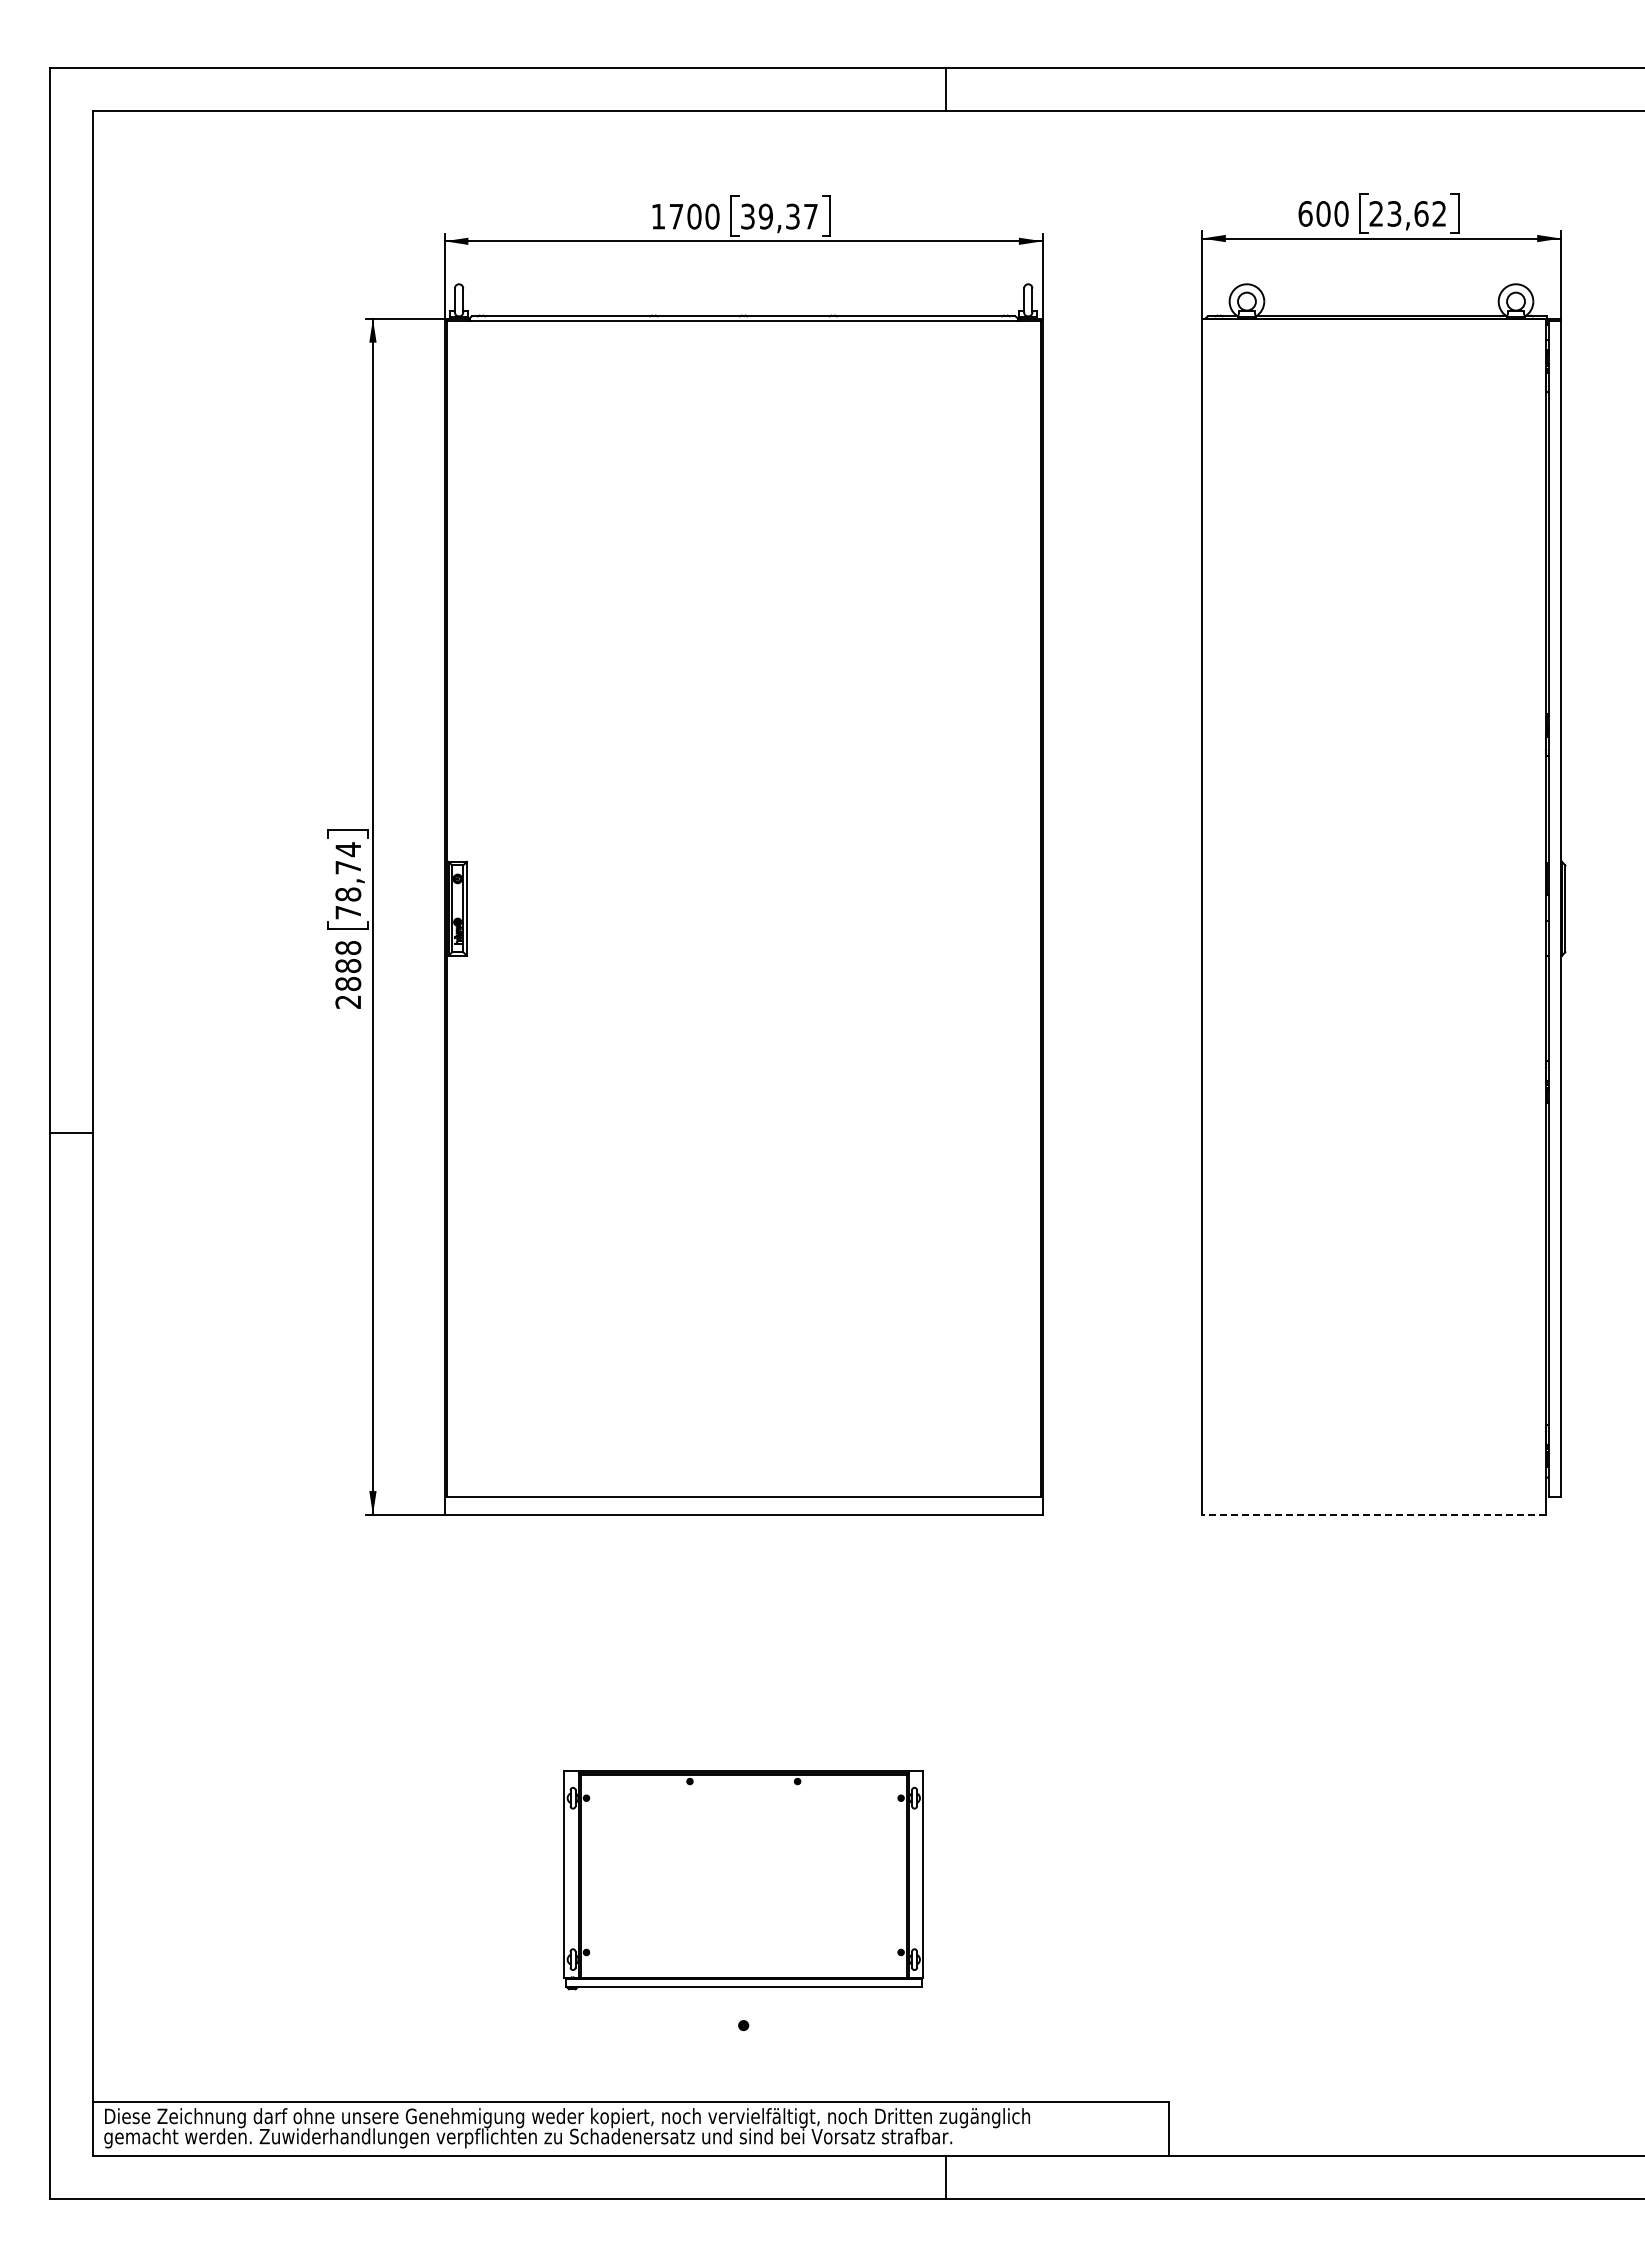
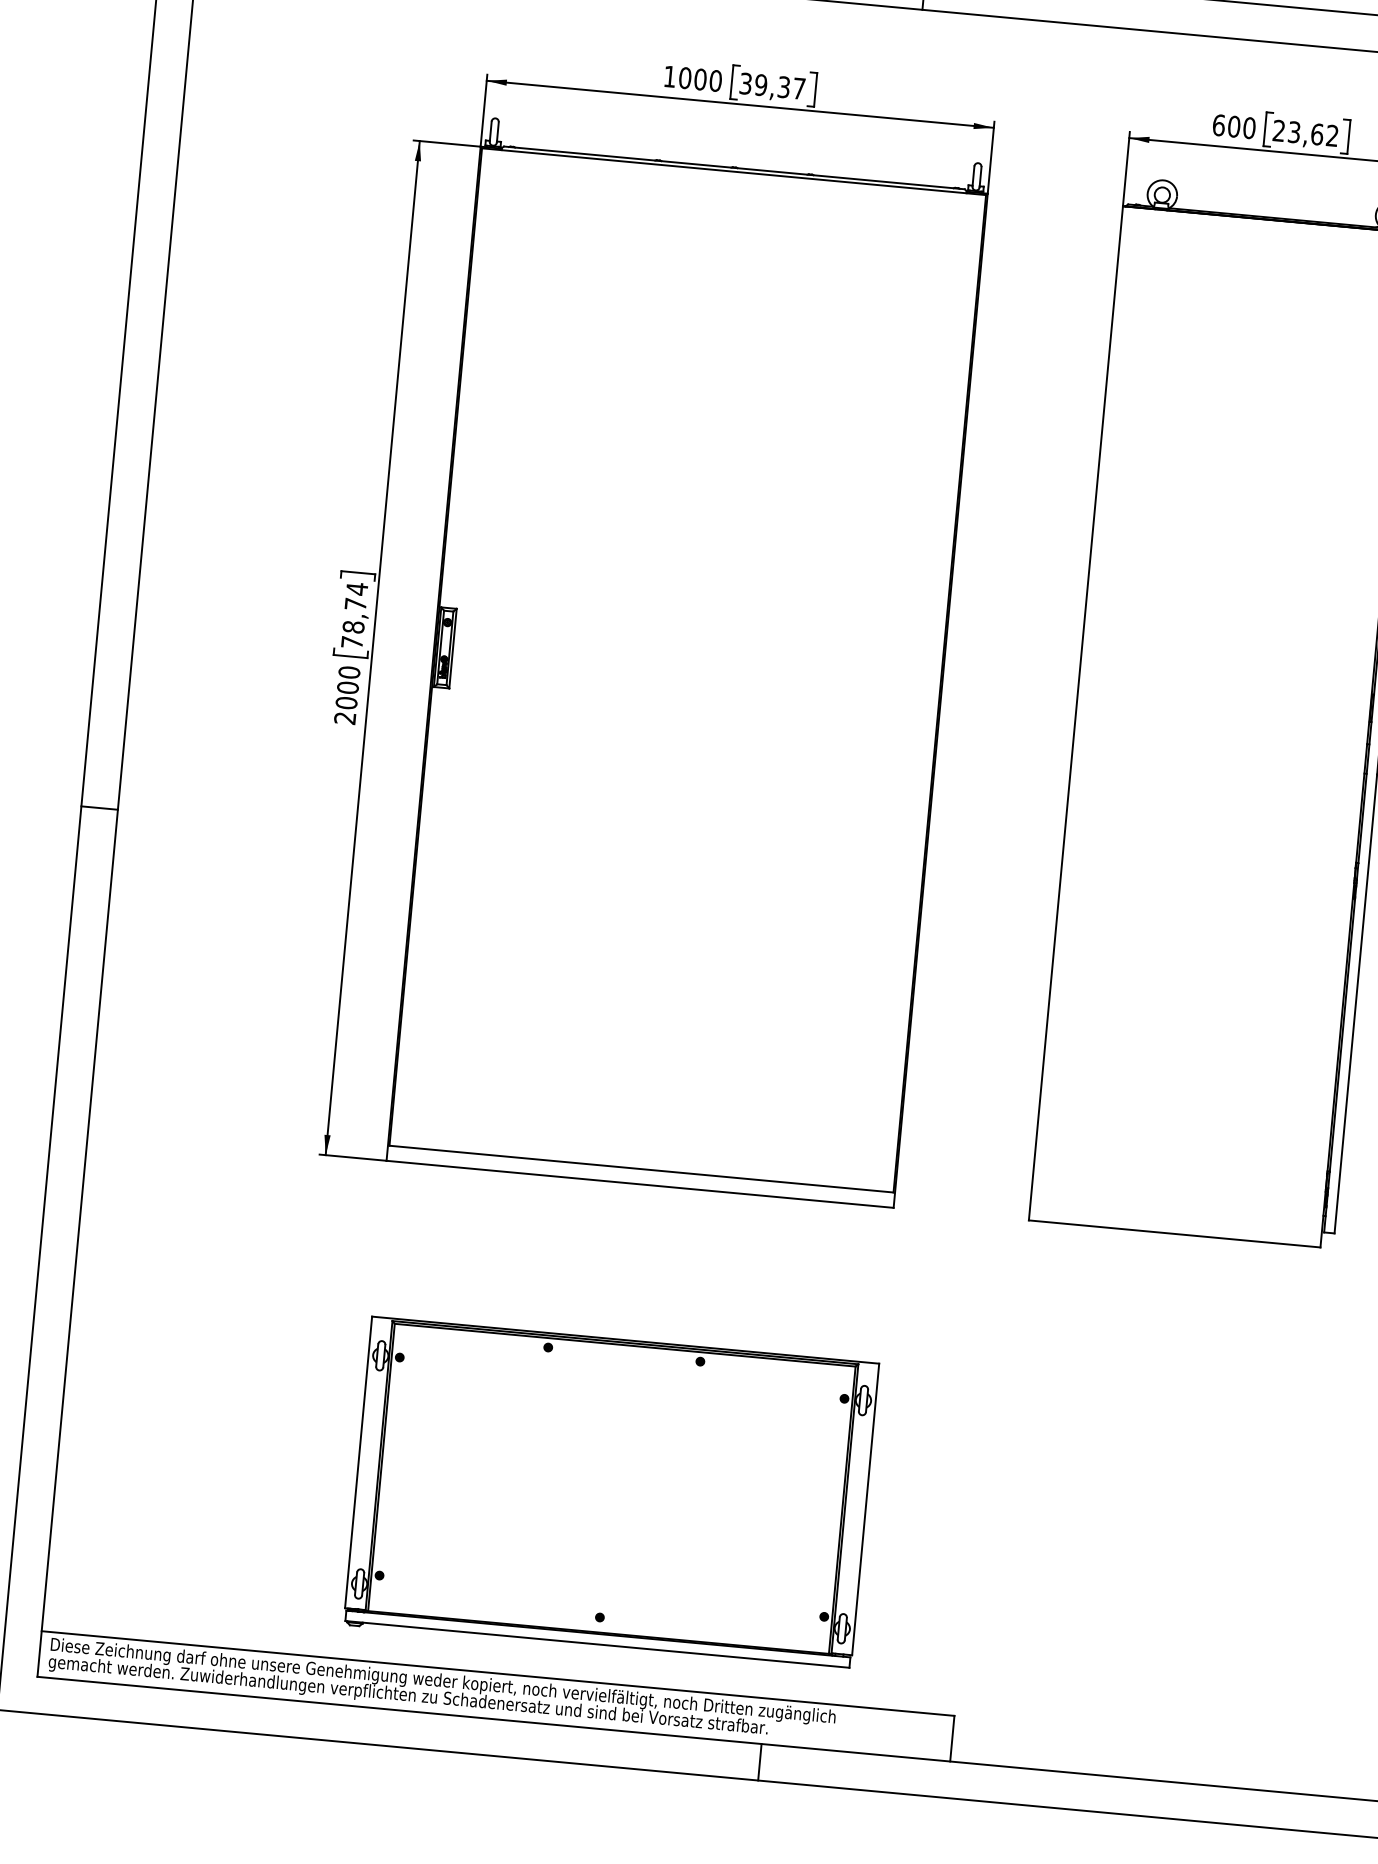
text: (676, 216) -> (685, 78), 1700 -> 1000
text: (347, 966) -> (347, 688), 2888 -> 2000
line: (1374, 1514) -> (1175, 1233), dashed -> solid
part: (743, 1880) -> (611, 1494), size x1.67

